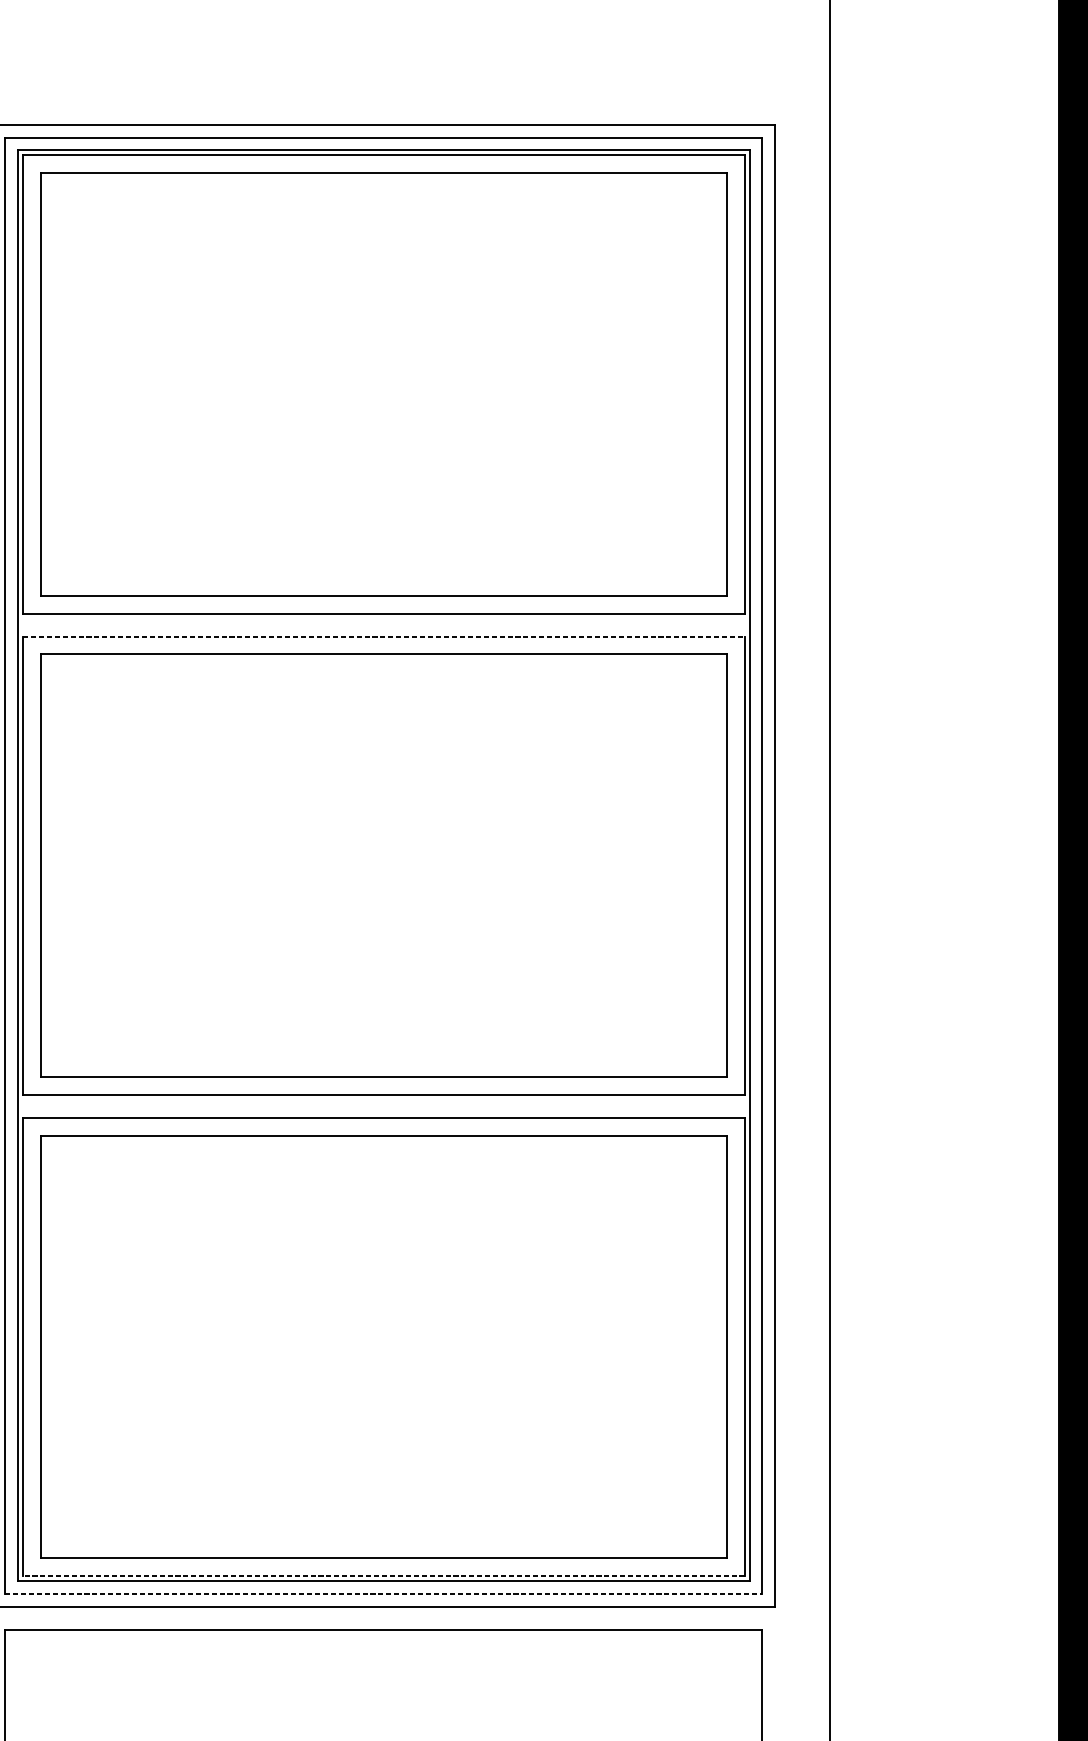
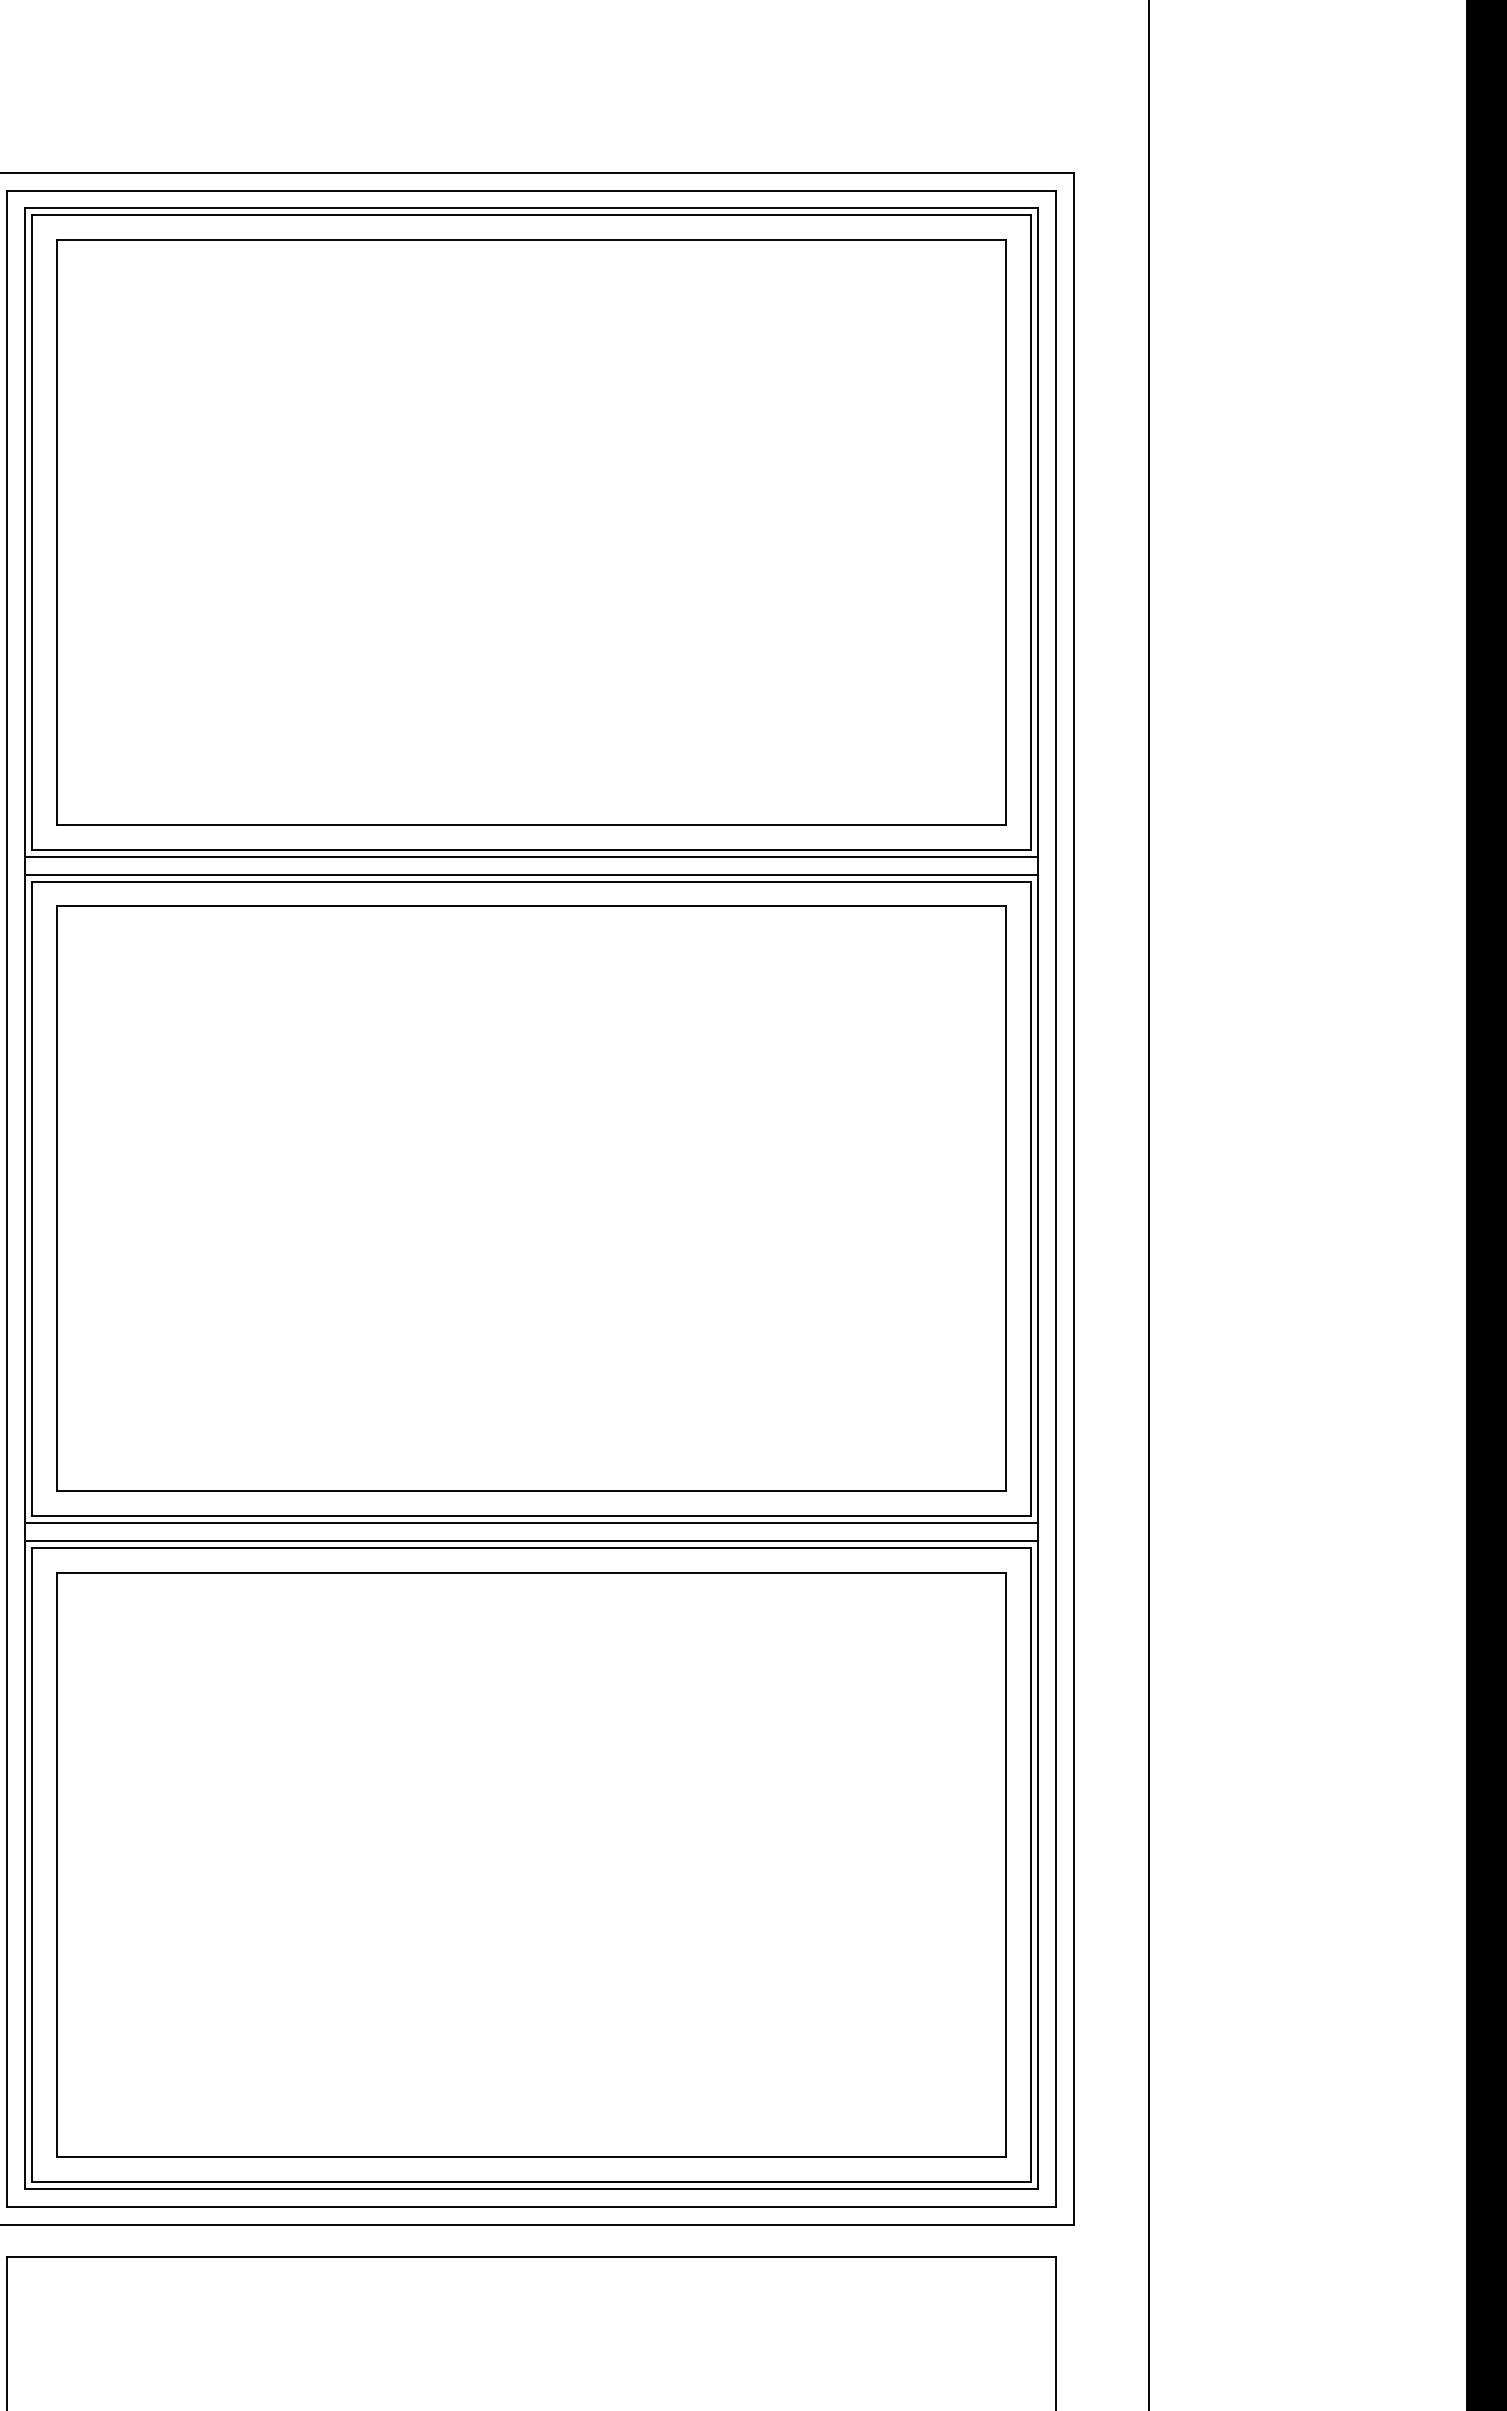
line: (383, 618) -> (531, 856), added
line: (383, 631) -> (531, 874), added
line: (383, 636) -> (531, 881), dashed -> solid
line: (383, 1100) -> (531, 1523), added
line: (383, 1112) -> (531, 1540), added
line: (383, 1576) -> (531, 2182), dashed -> solid
line: (384, 1594) -> (532, 2207), dashed -> solid

